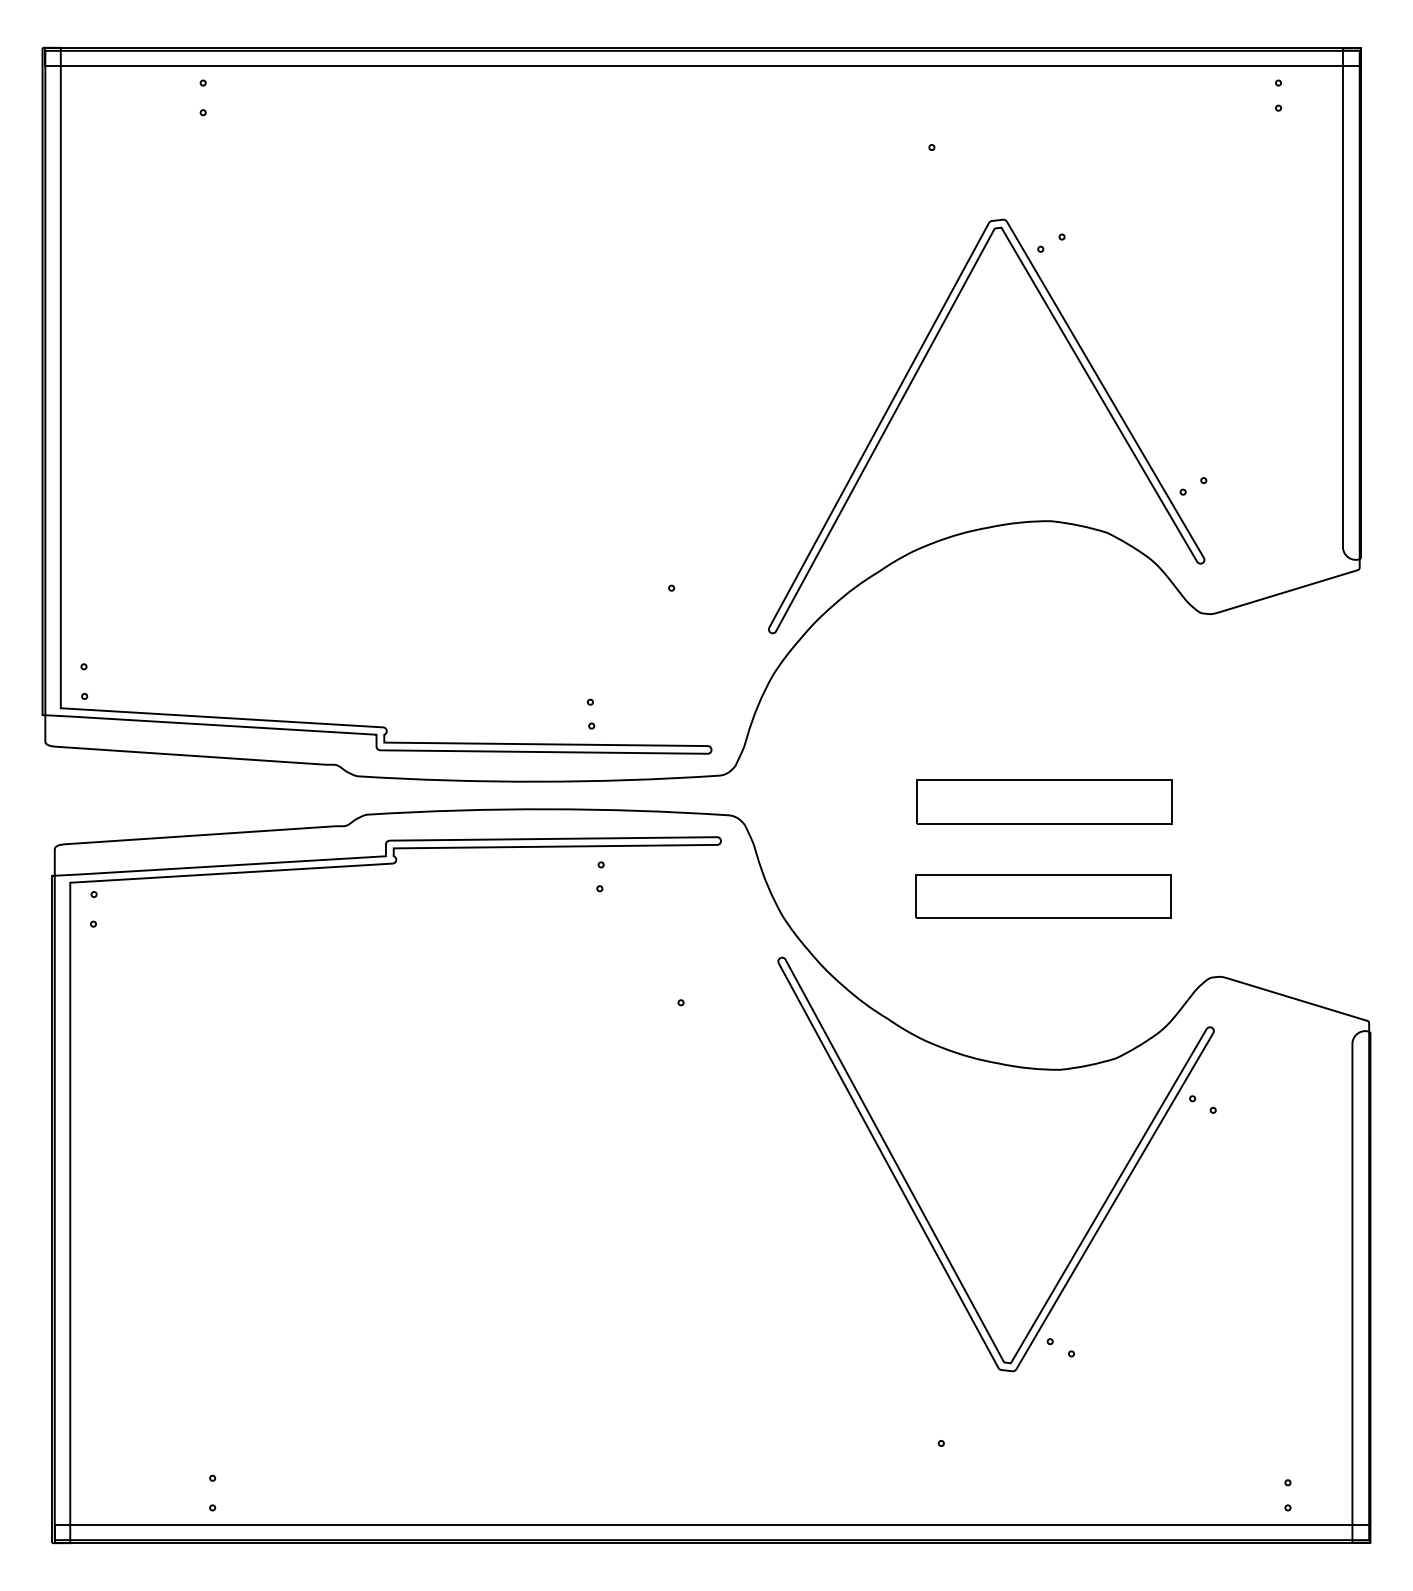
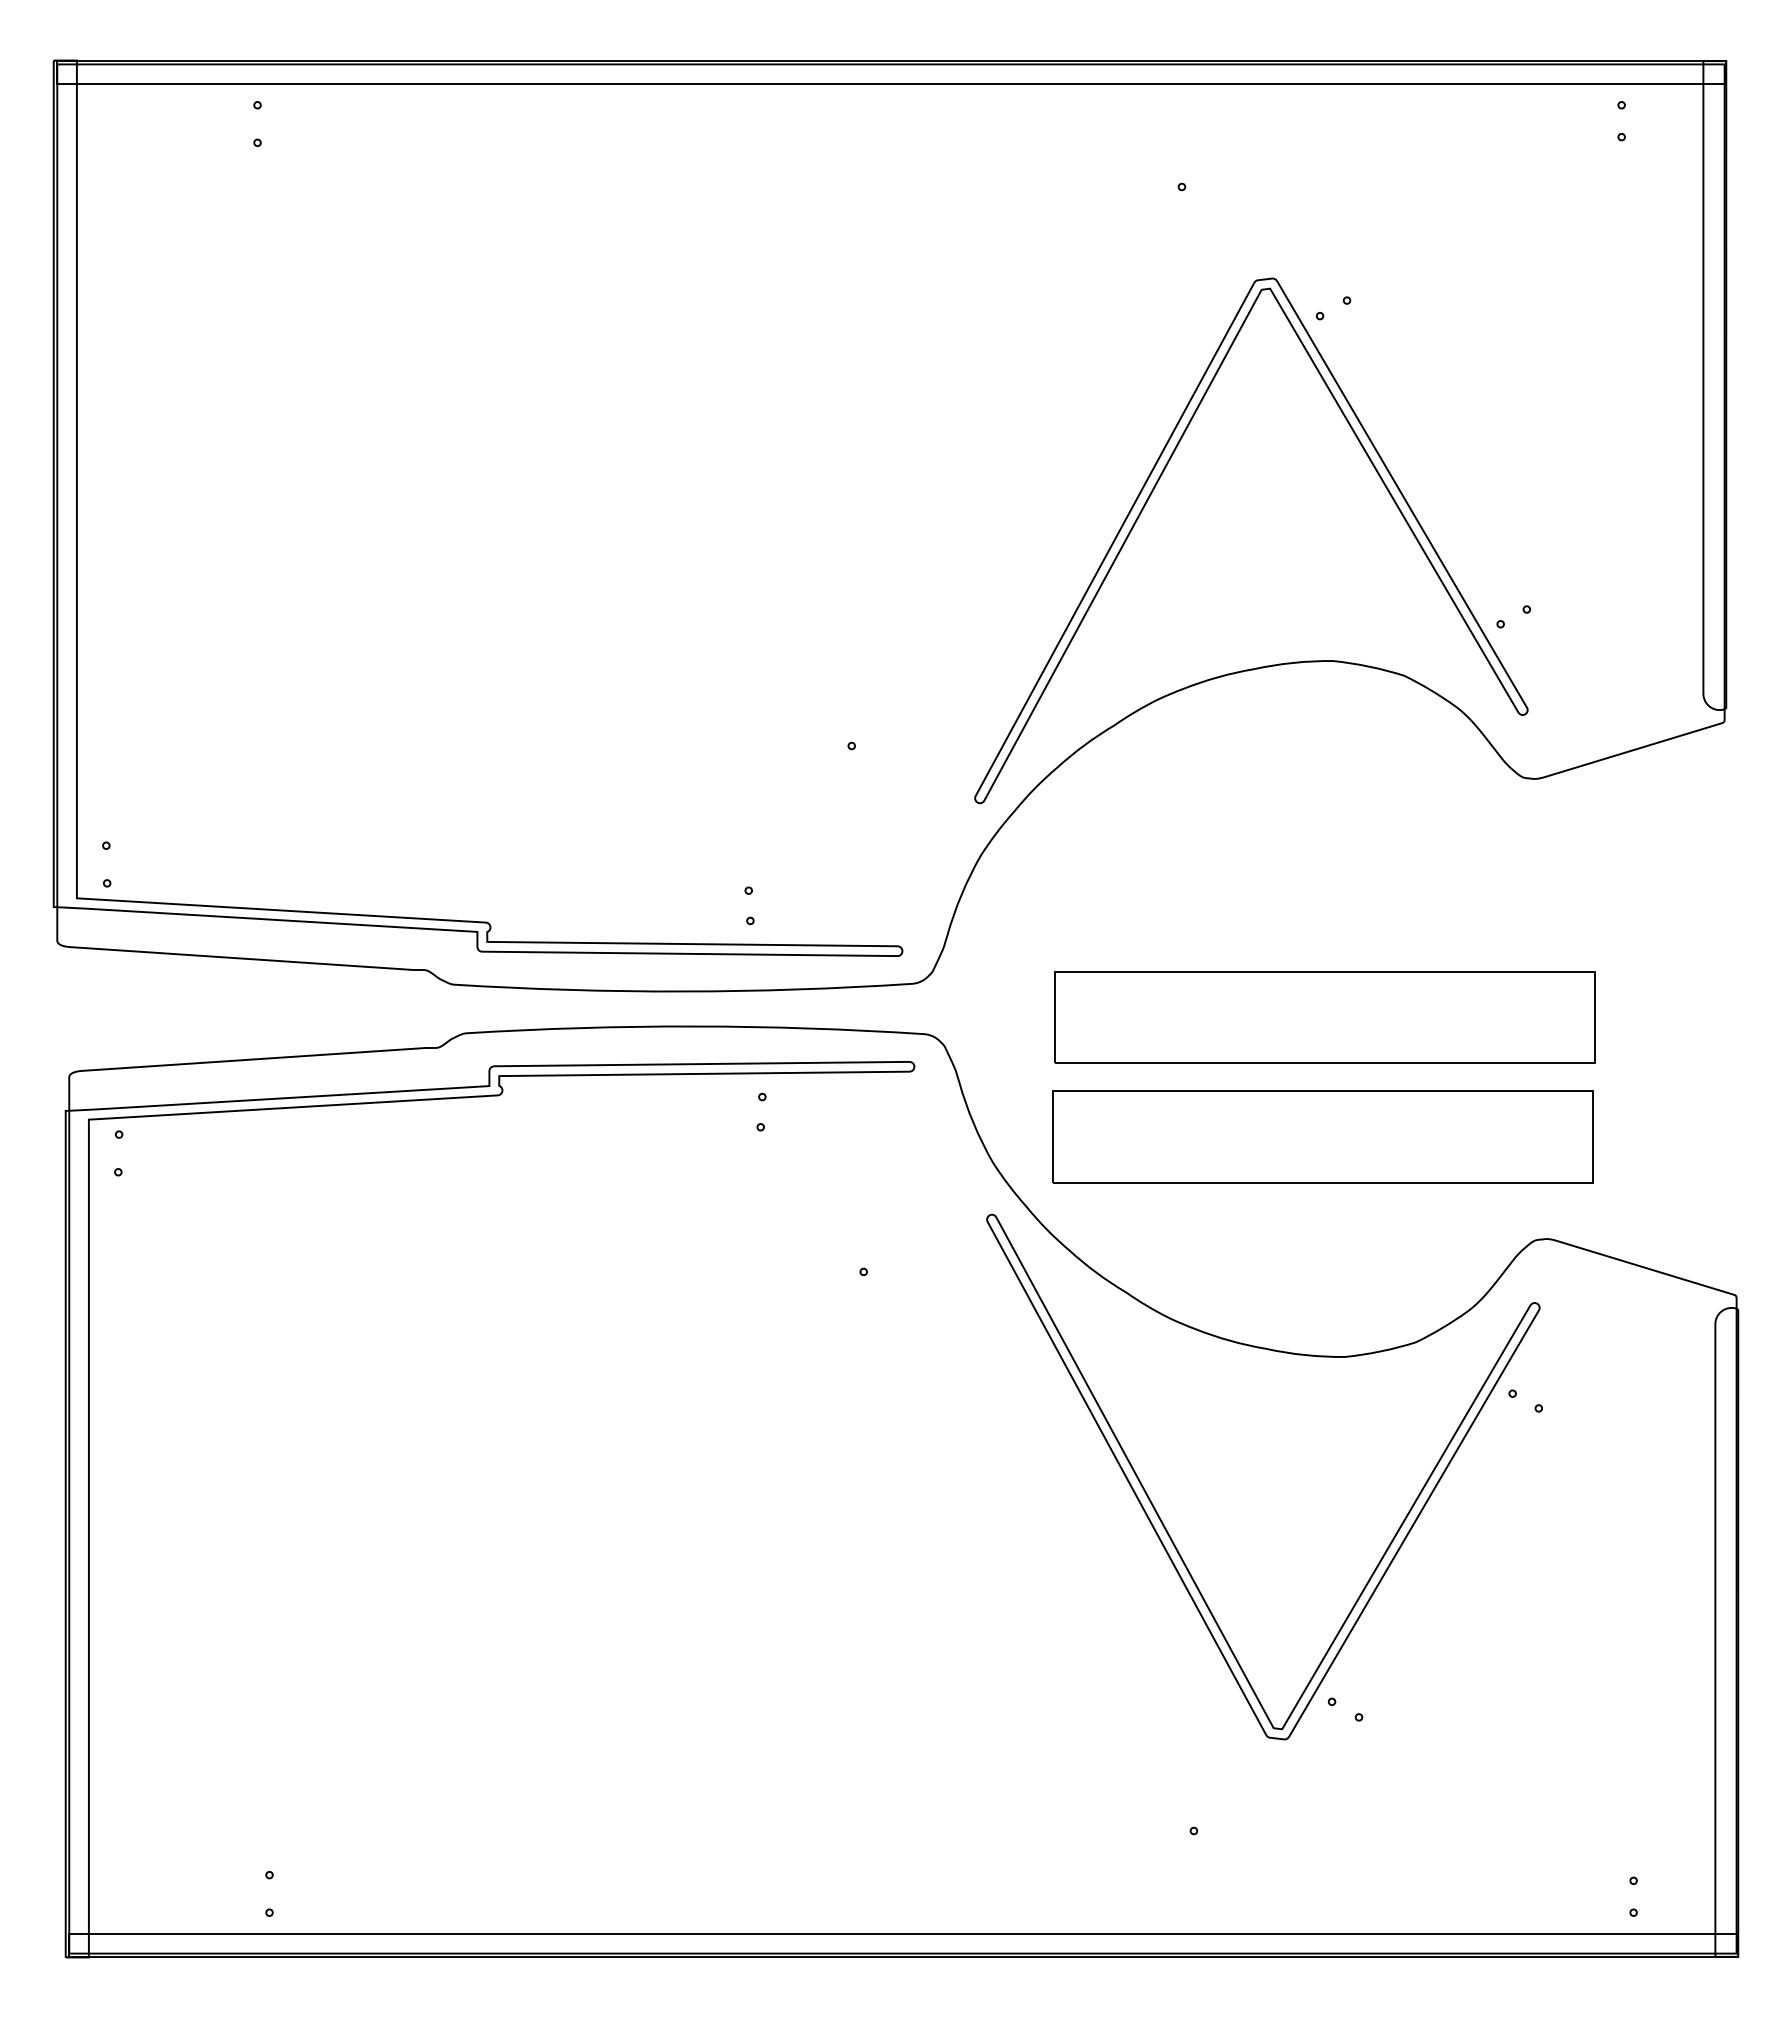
part: (1044, 802) -> (1324, 1017), size x1.67
part: (1042, 896) -> (1322, 1136), size x1.67

